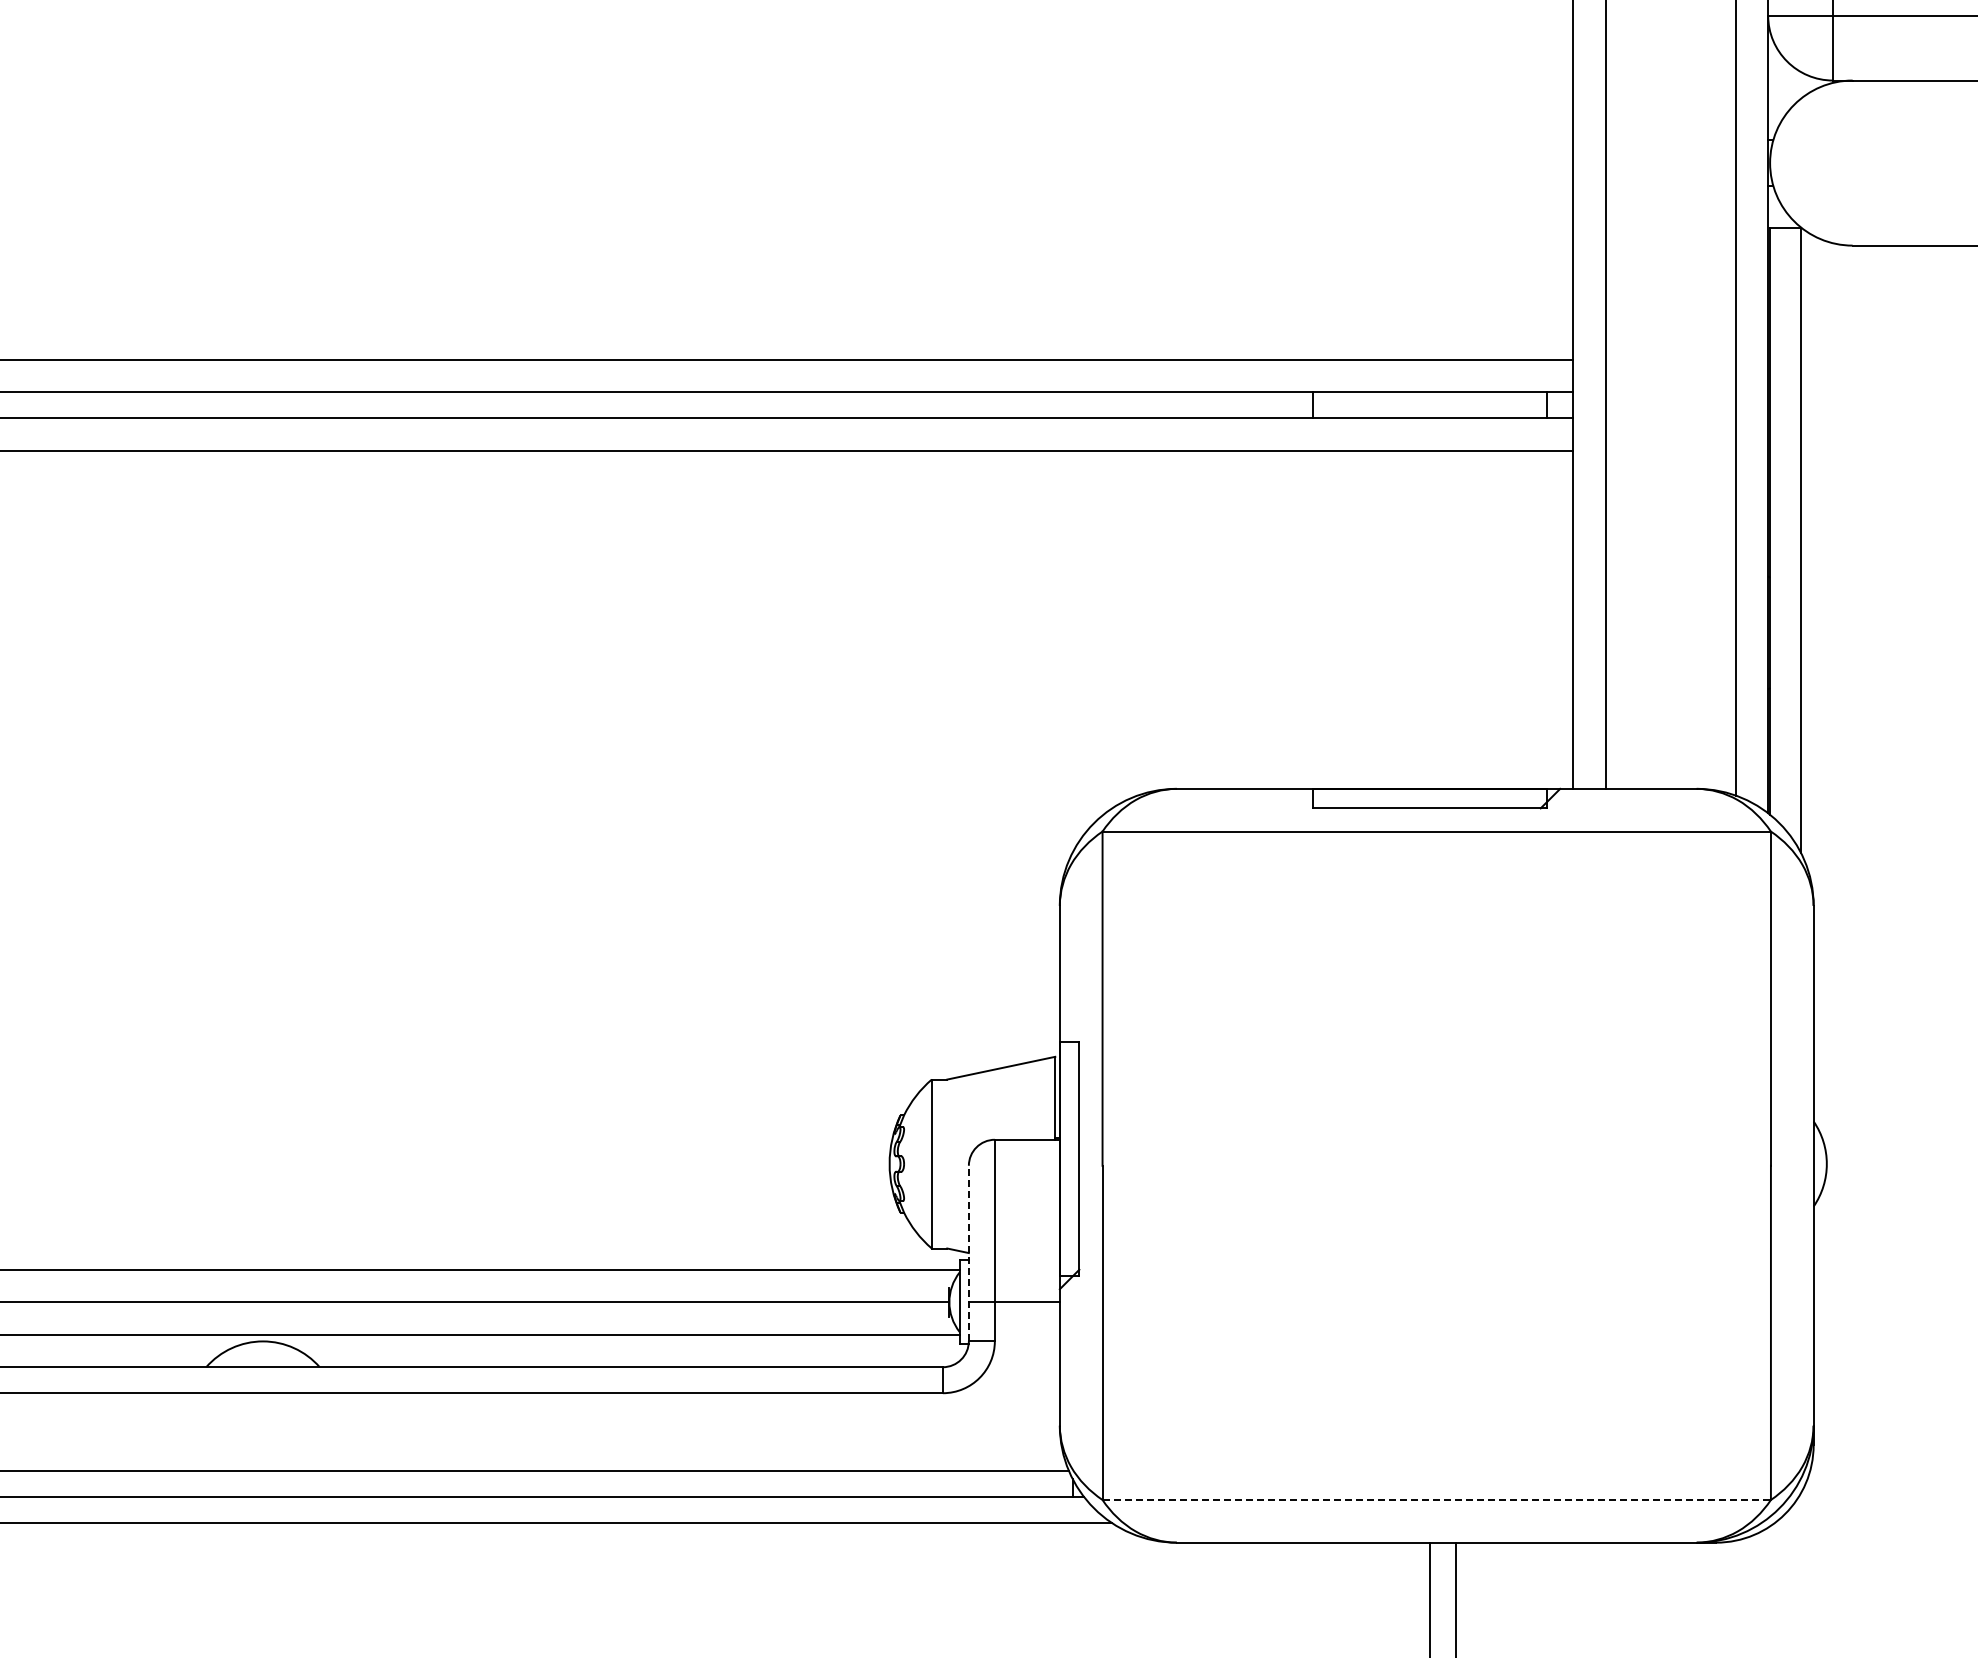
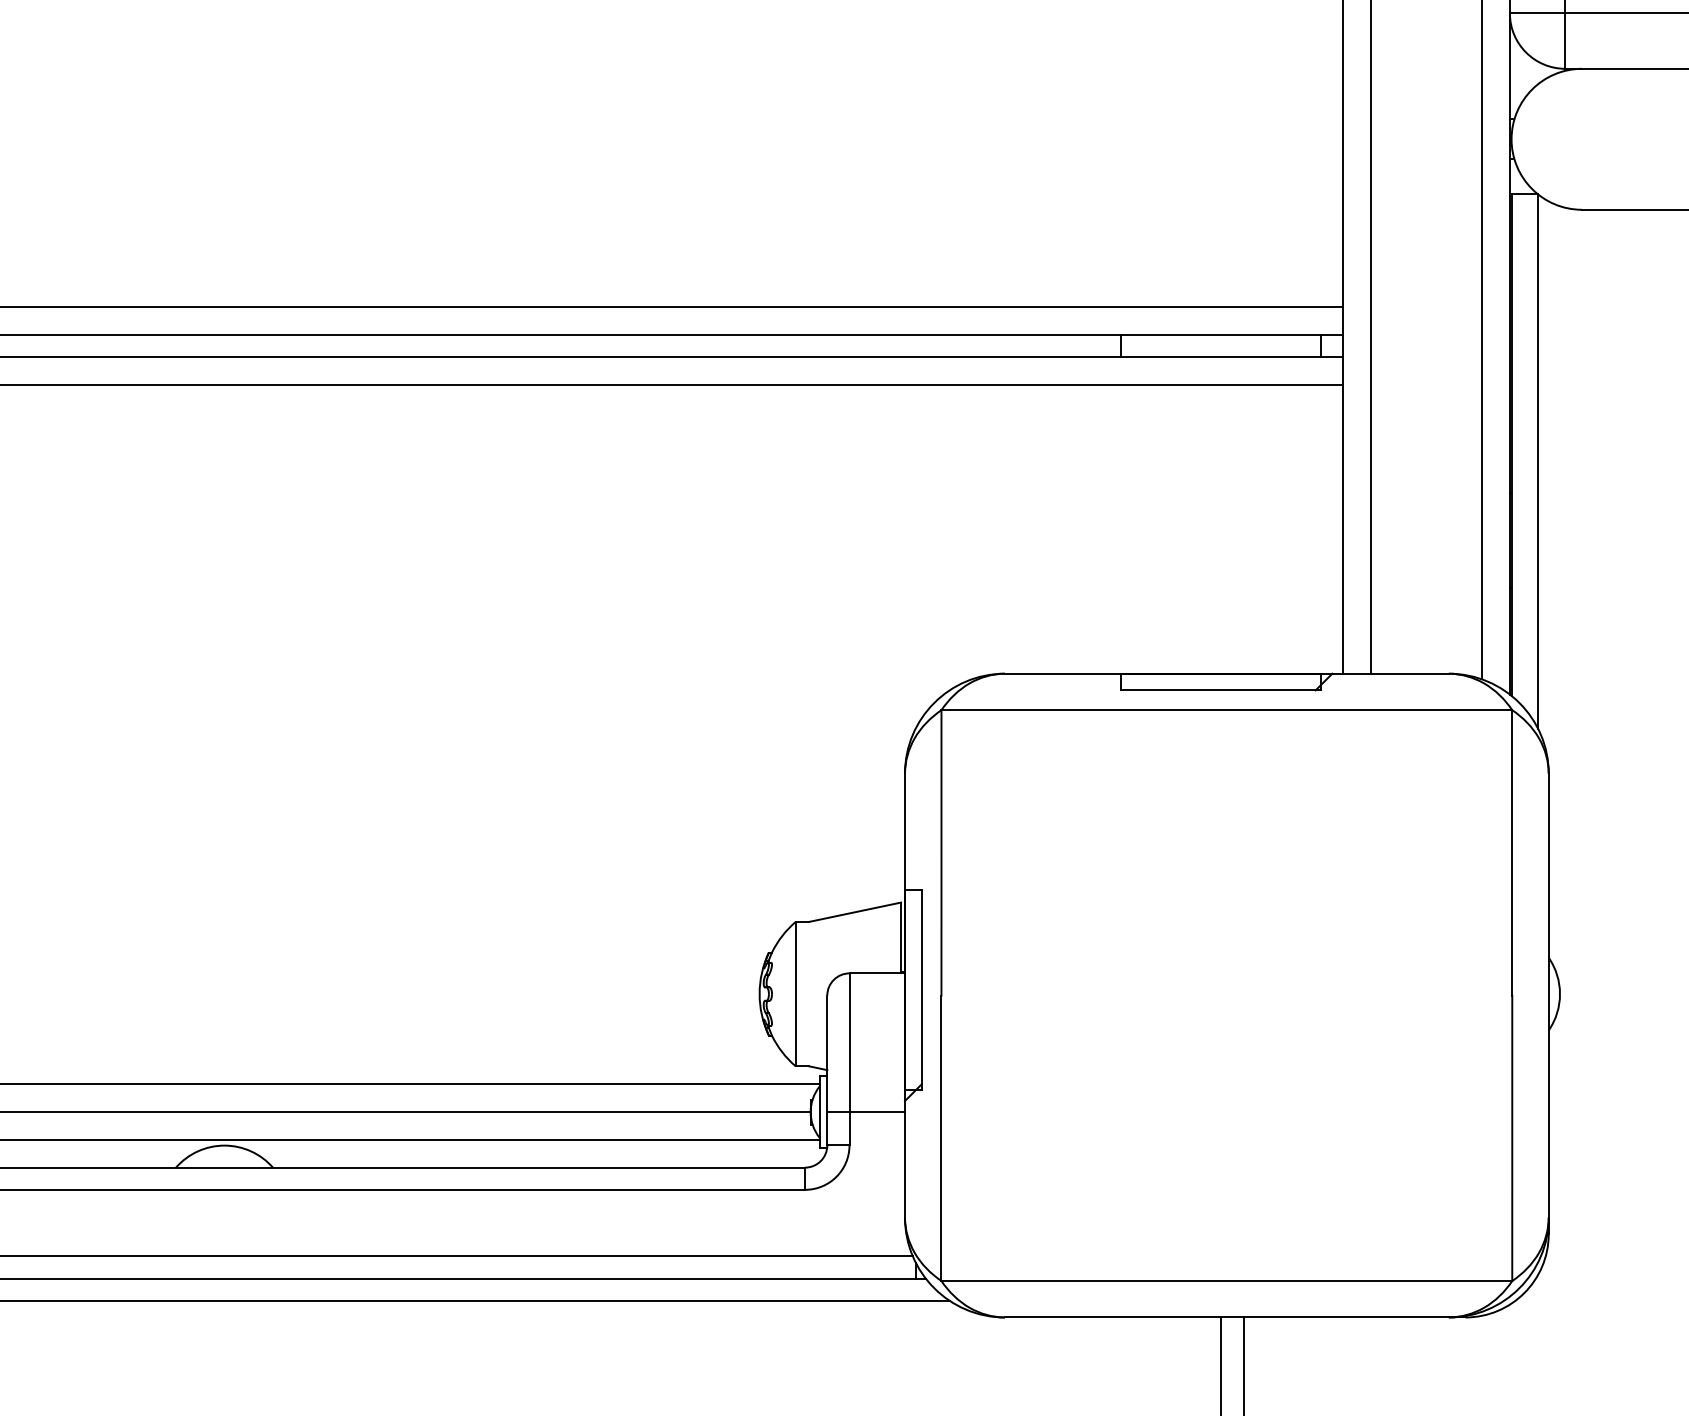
line: (968, 1253) -> (826, 1070), dashed -> solid
line: (1437, 1499) -> (1227, 1280), dashed -> solid

